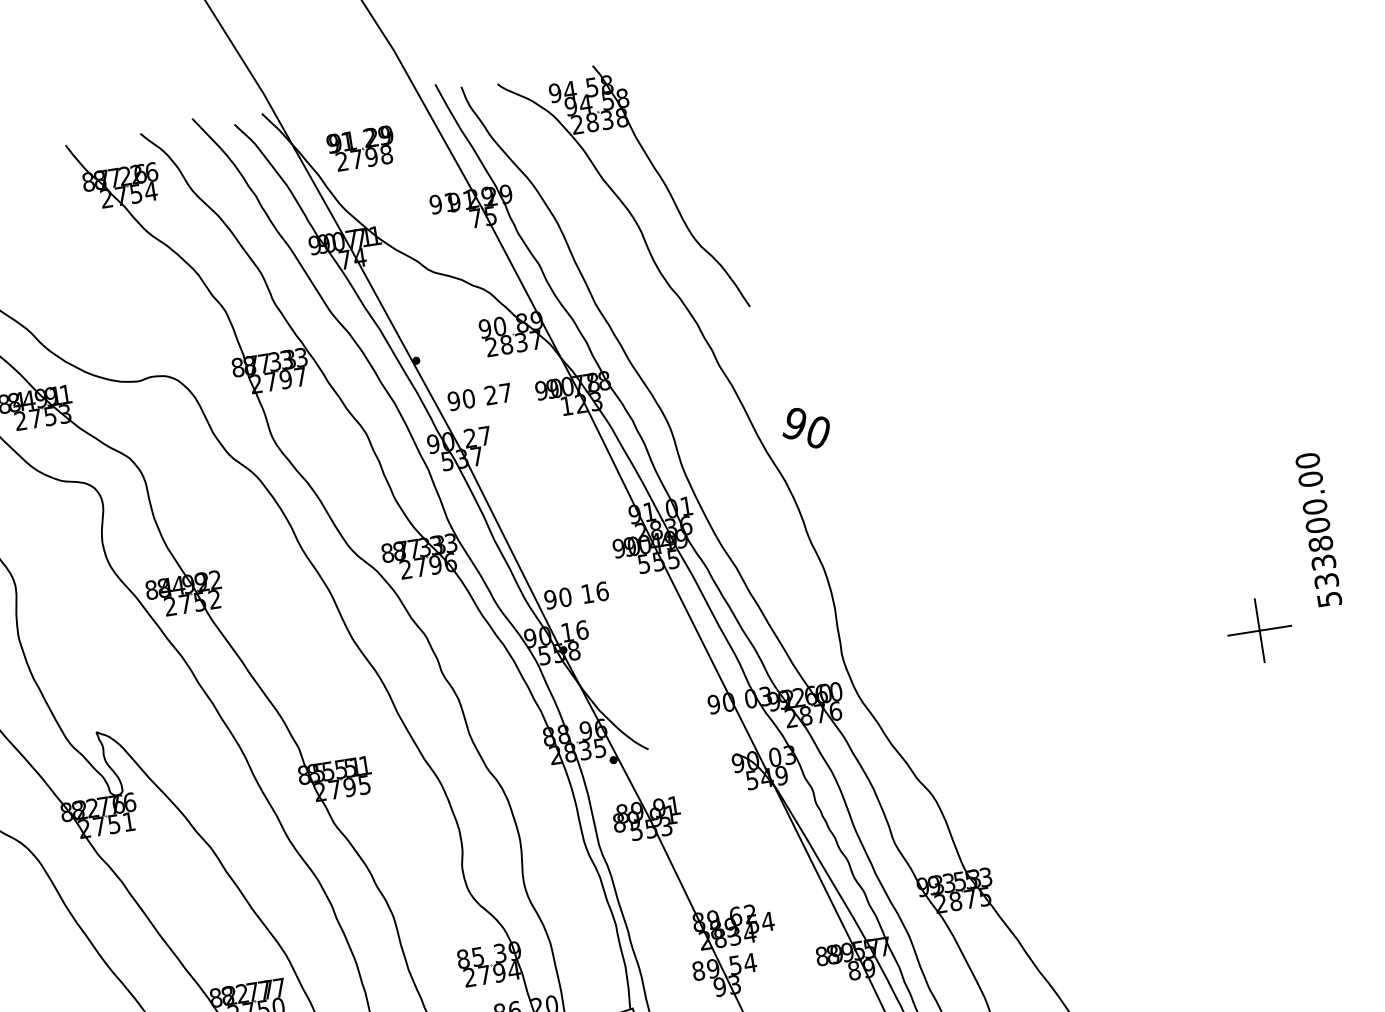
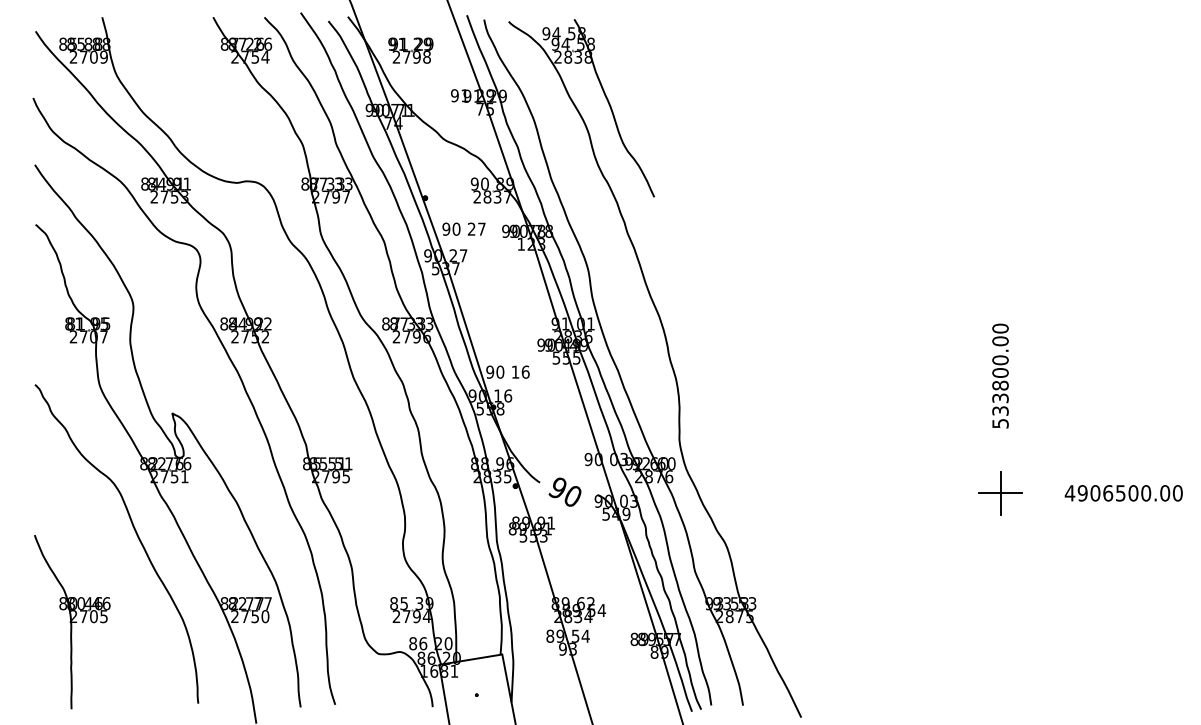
text: (804, 427) -> (564, 491), moved
text: (1318, 529) -> (1000, 375), moved
part: (1259, 630) -> (1000, 493), moved

